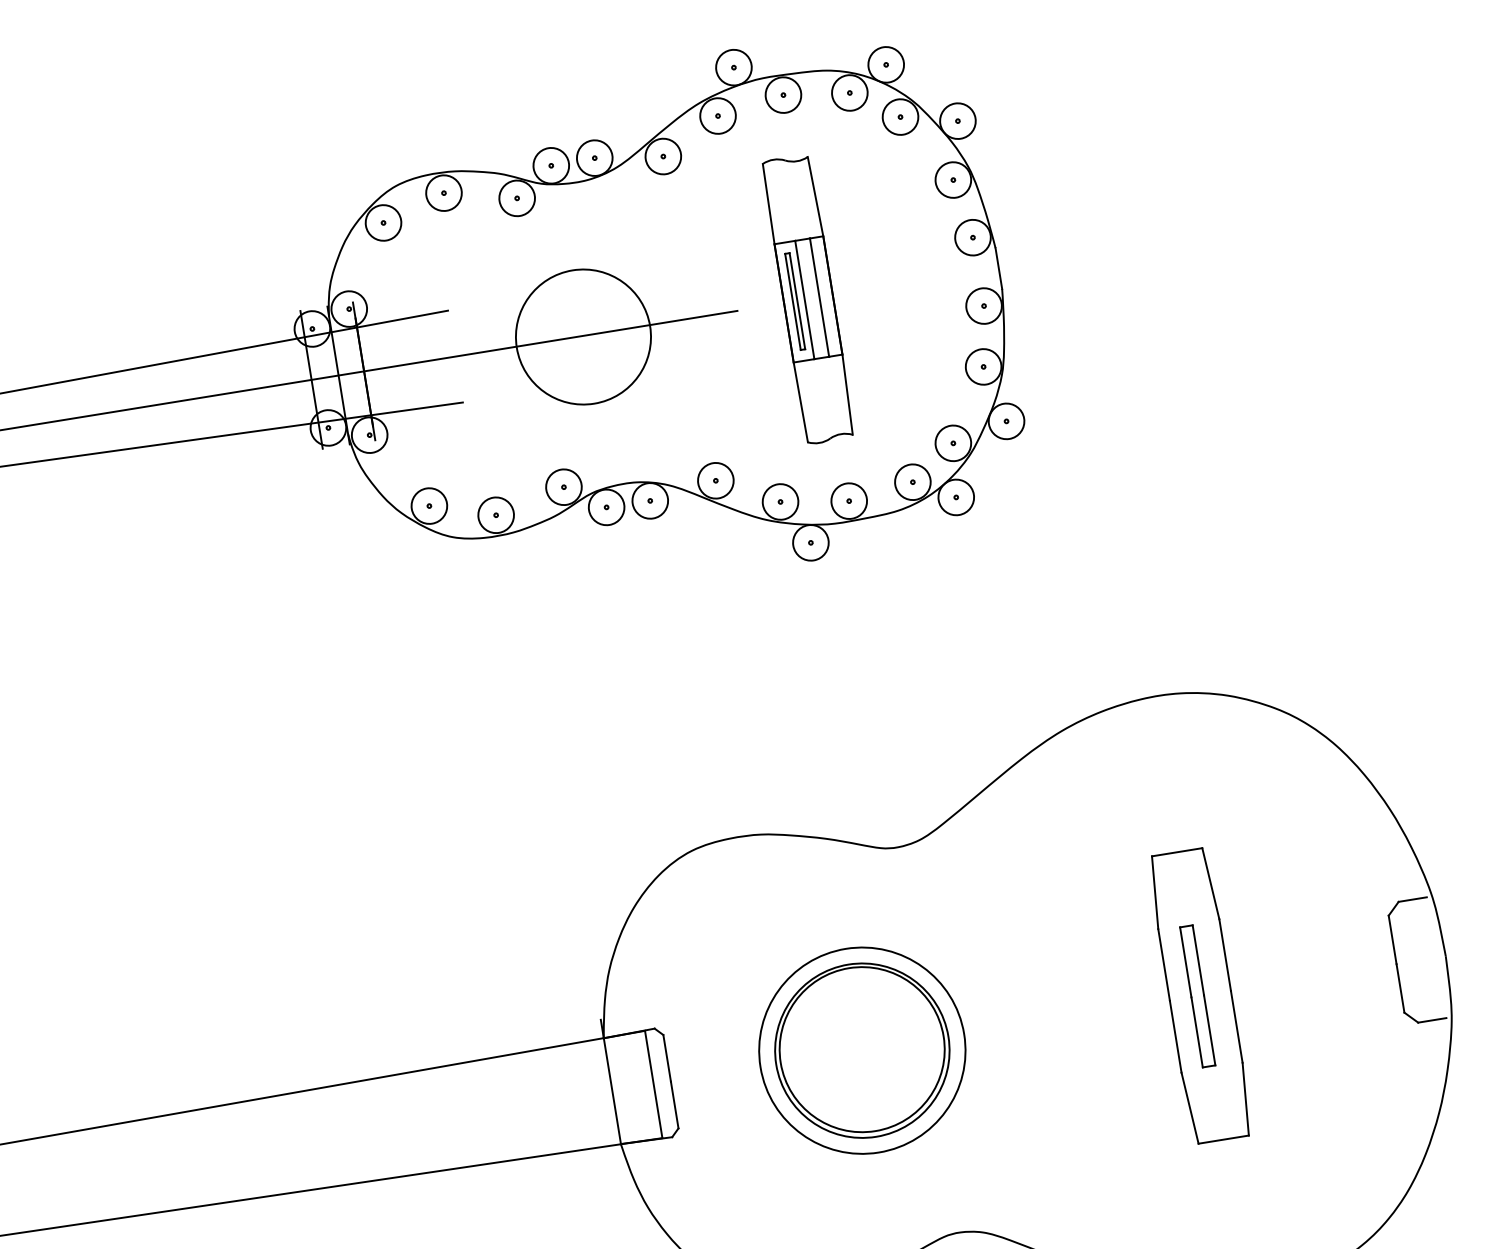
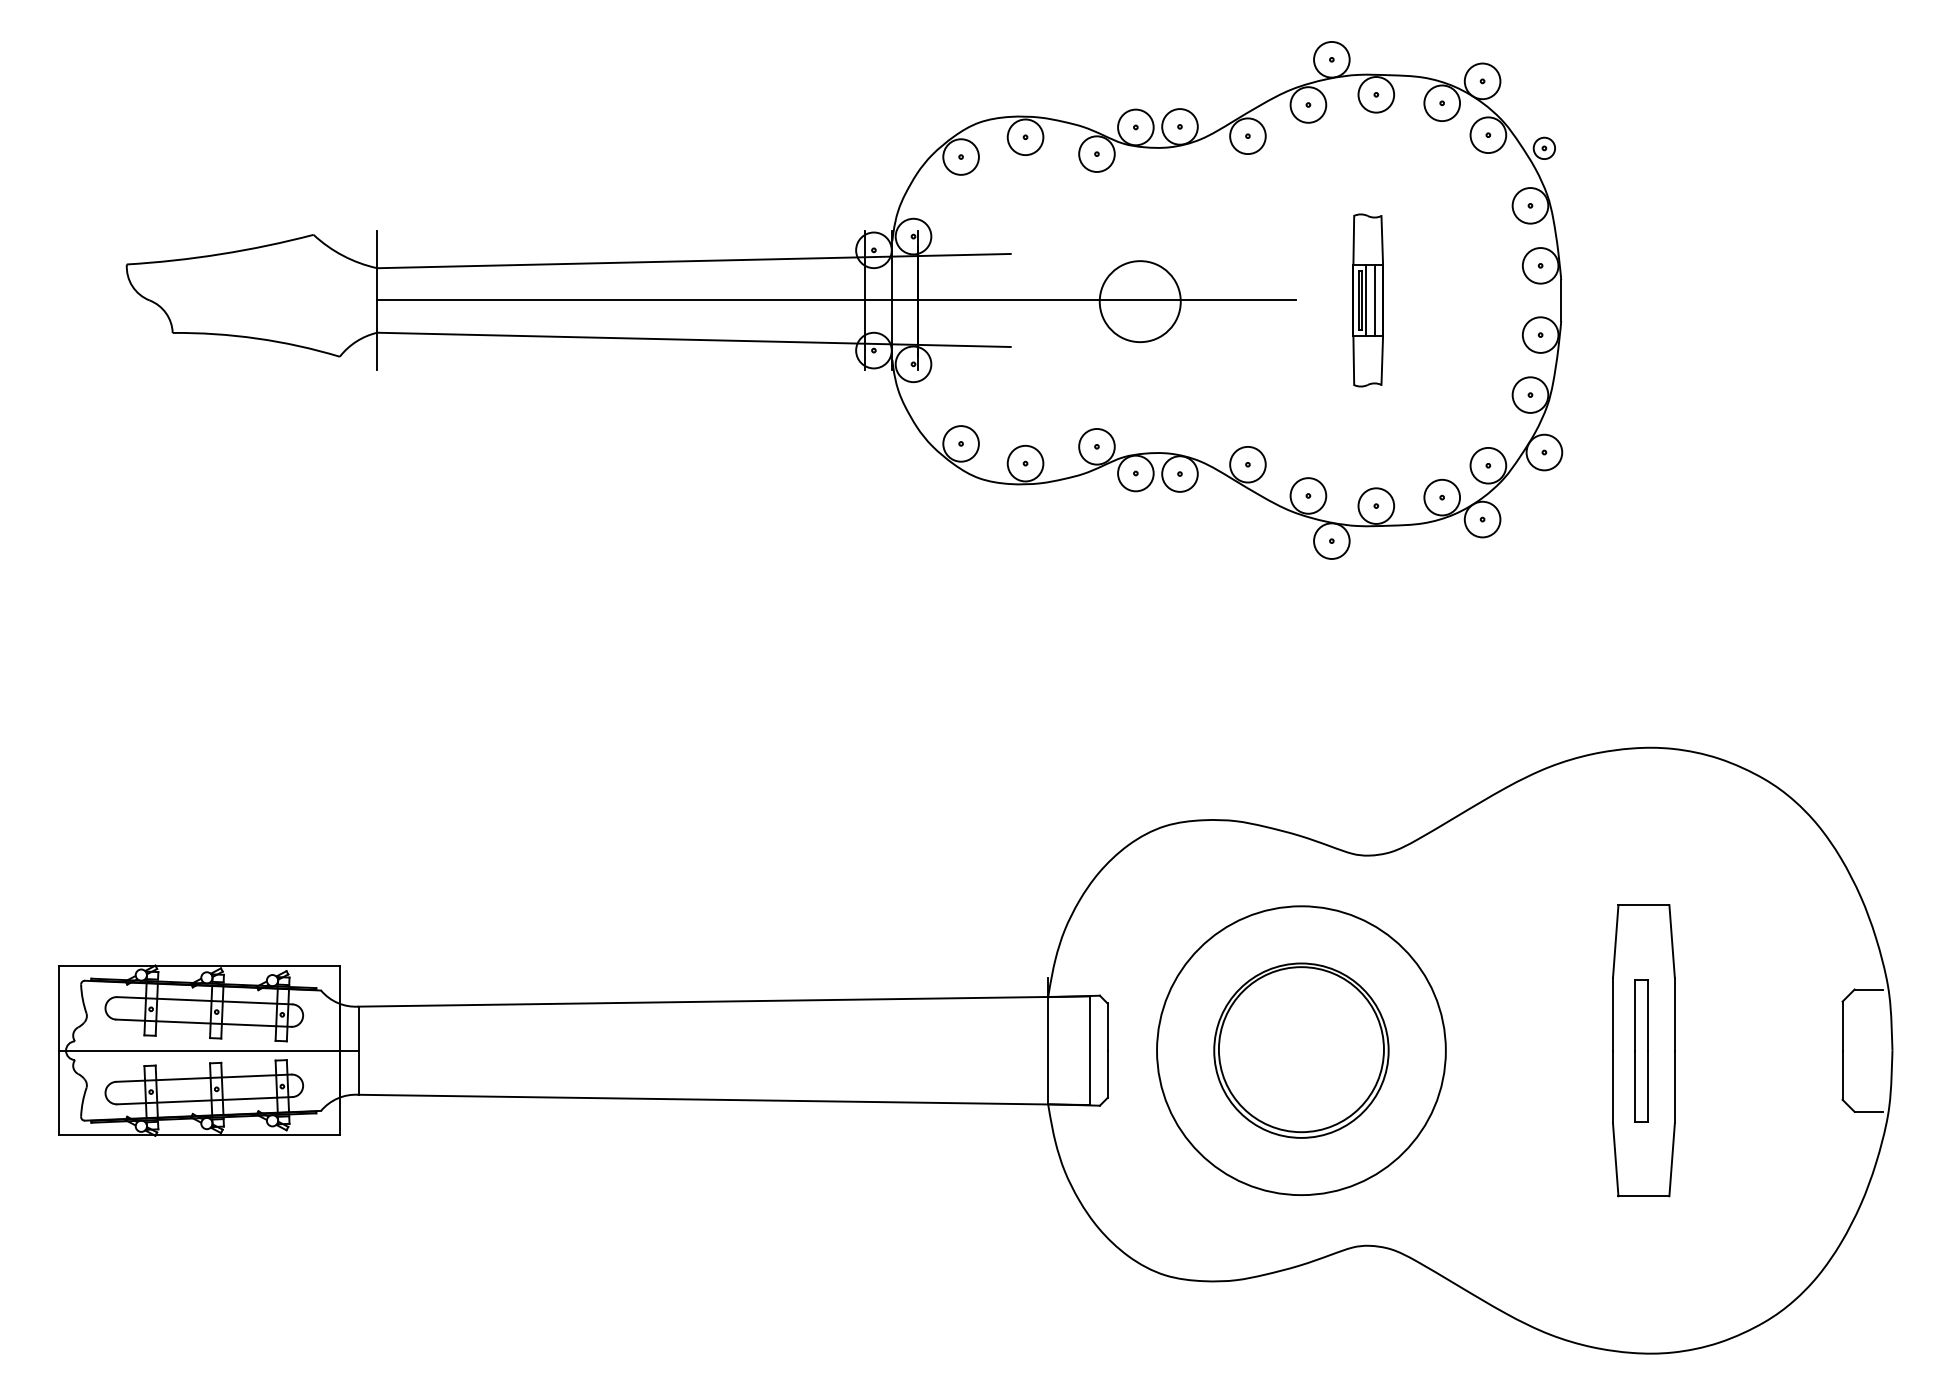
circle: (958, 121) -> (1544, 148), size x0.6
part: (807, 299) -> (1367, 300), size x0.6
circle: (582, 337) -> (1139, 301), size x0.6
circle: (862, 1050) -> (1301, 1050), size x1.4

